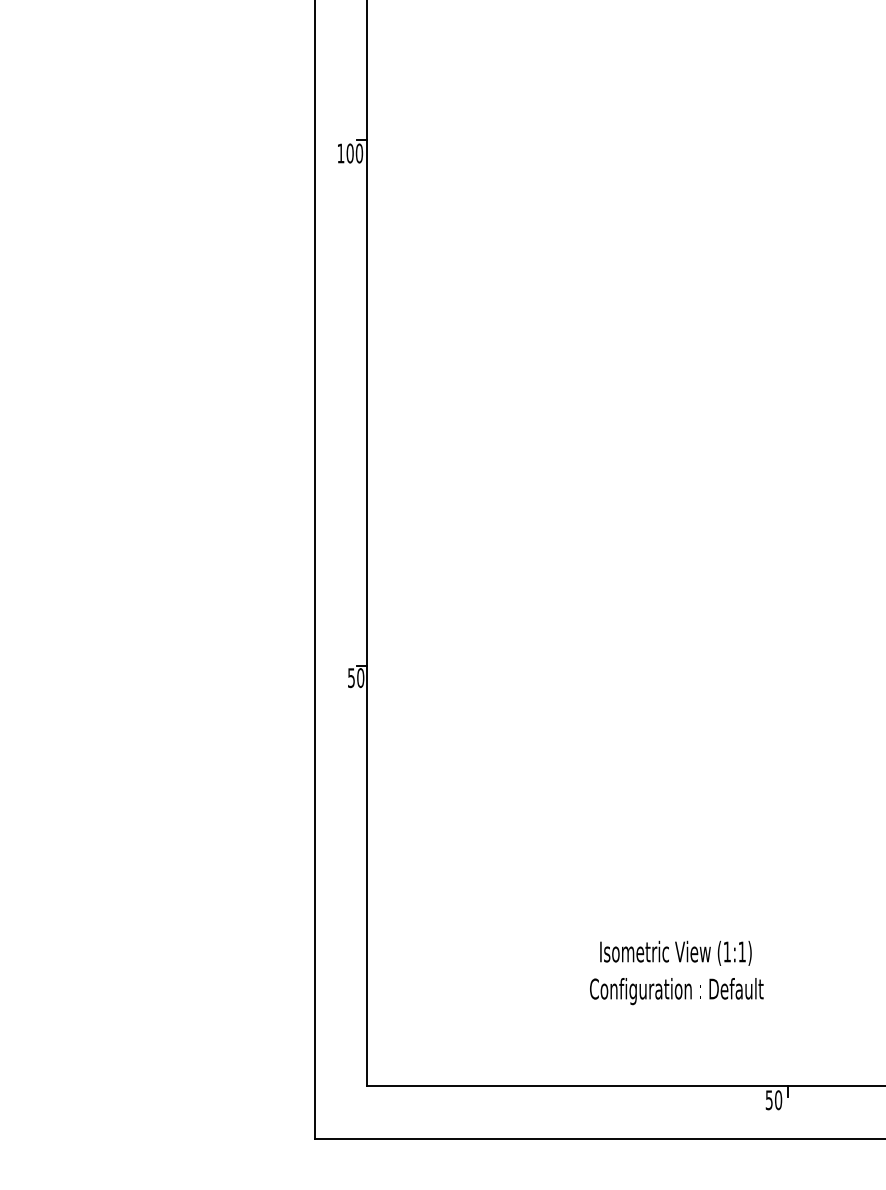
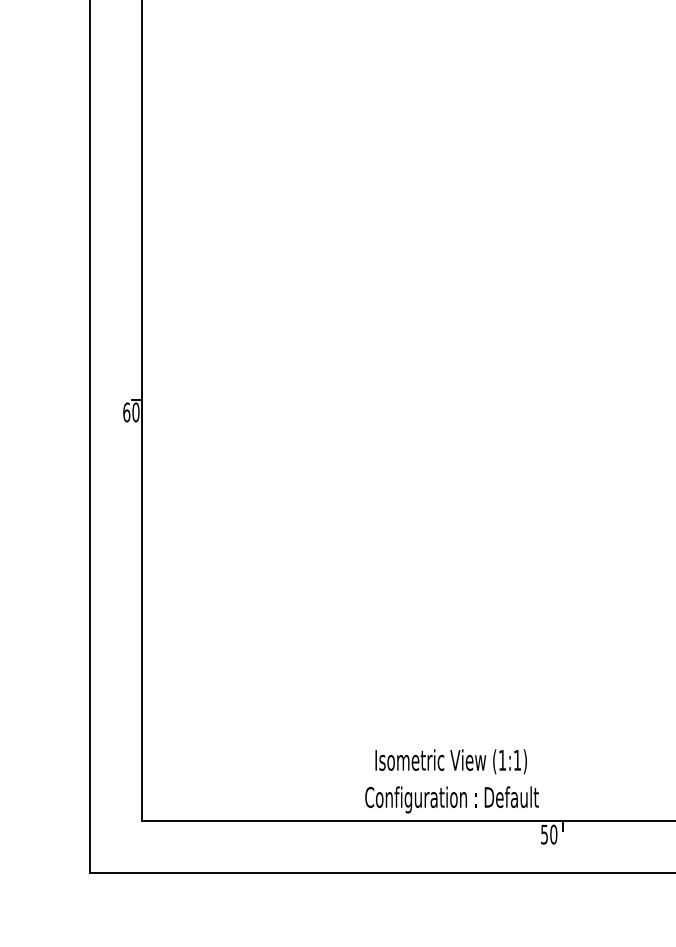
text: (351, 678) -> (126, 412), 50 -> 60
text: (676, 972) -> (451, 780), moved

